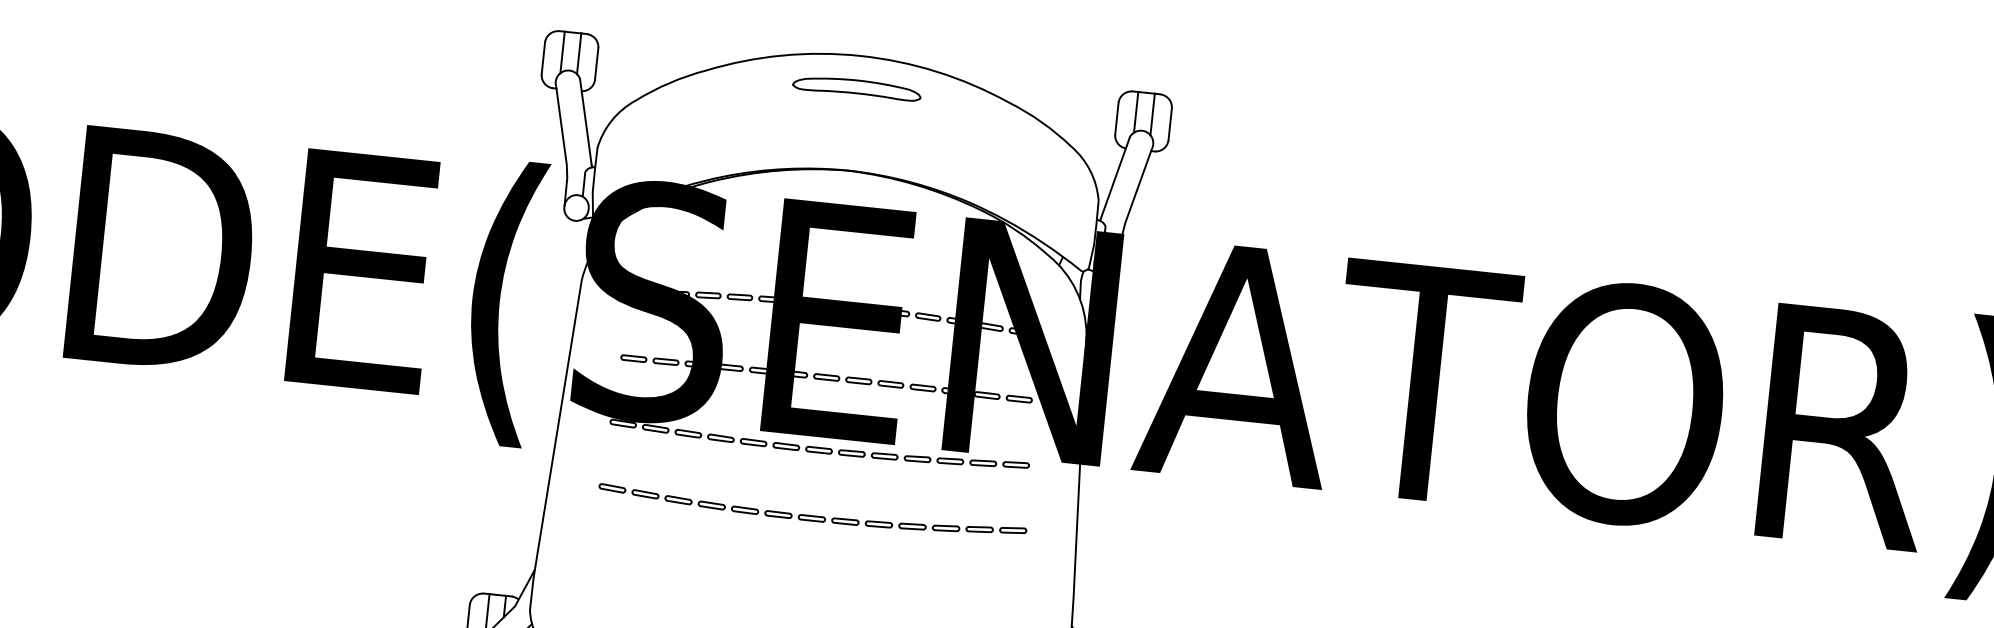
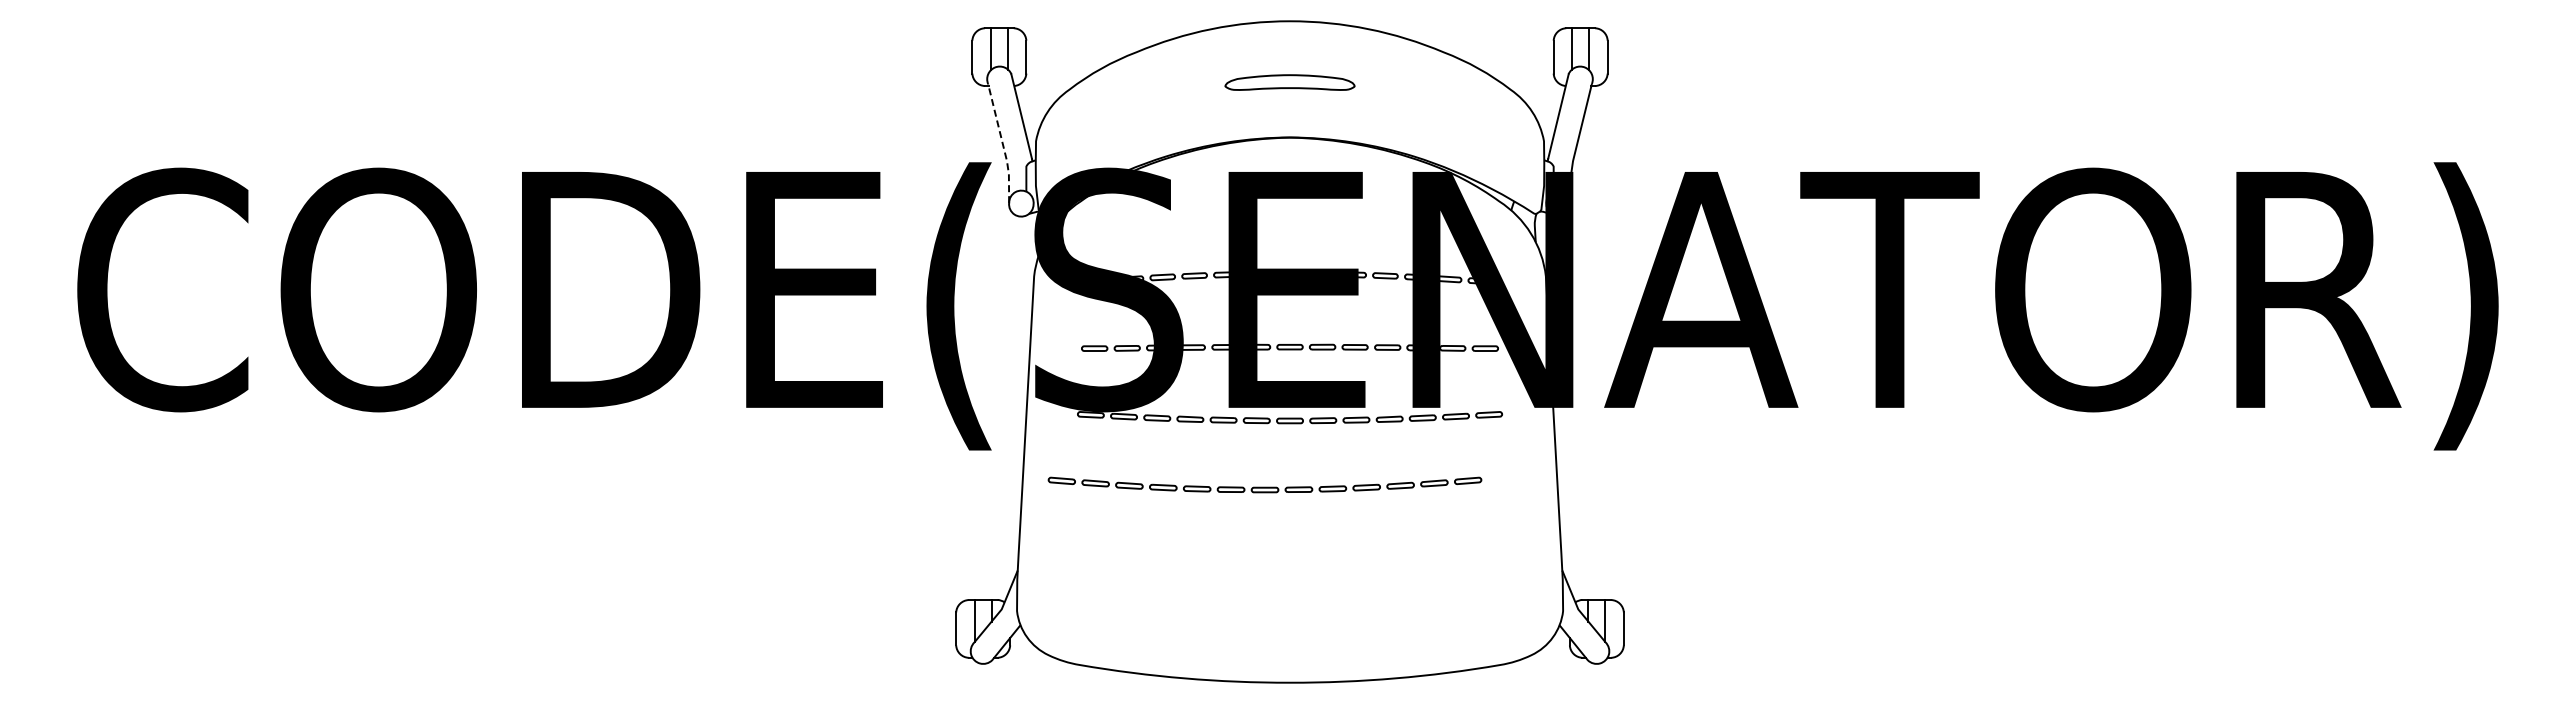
part: (856, 87) -> (1289, 82), moved
line: (564, 146) -> (1002, 143), solid -> dashed
part: (811, 512) -> (1264, 484), moved

